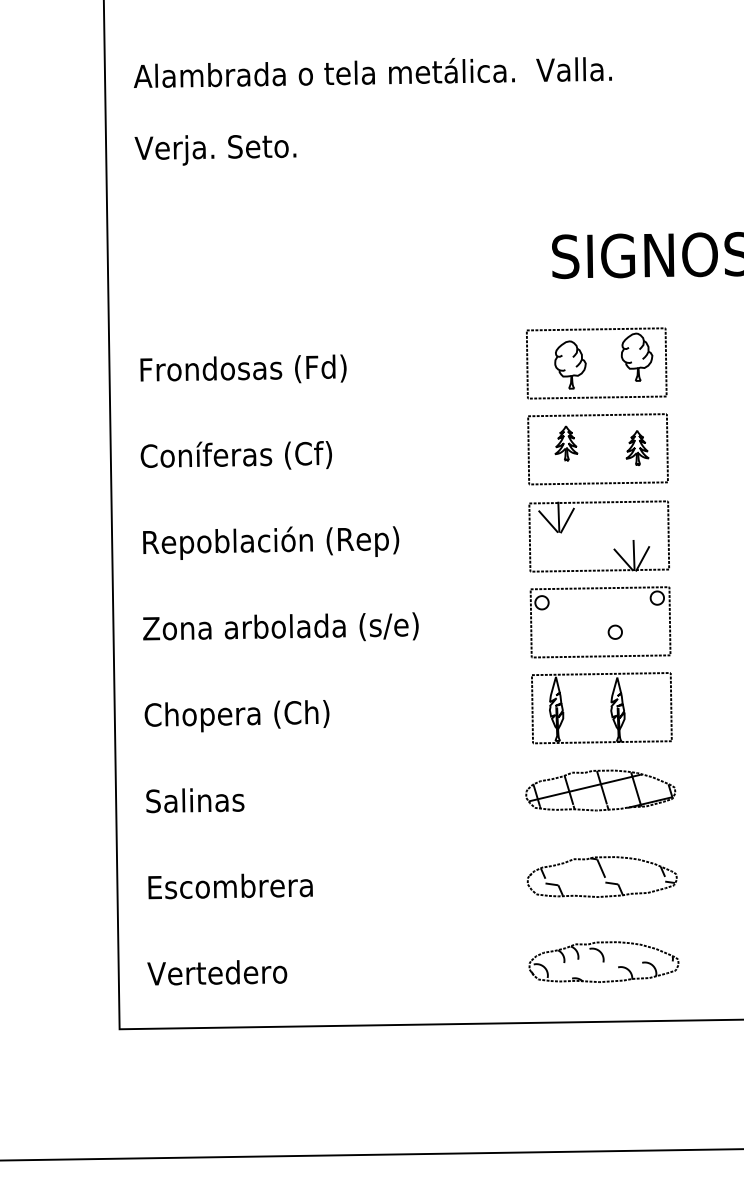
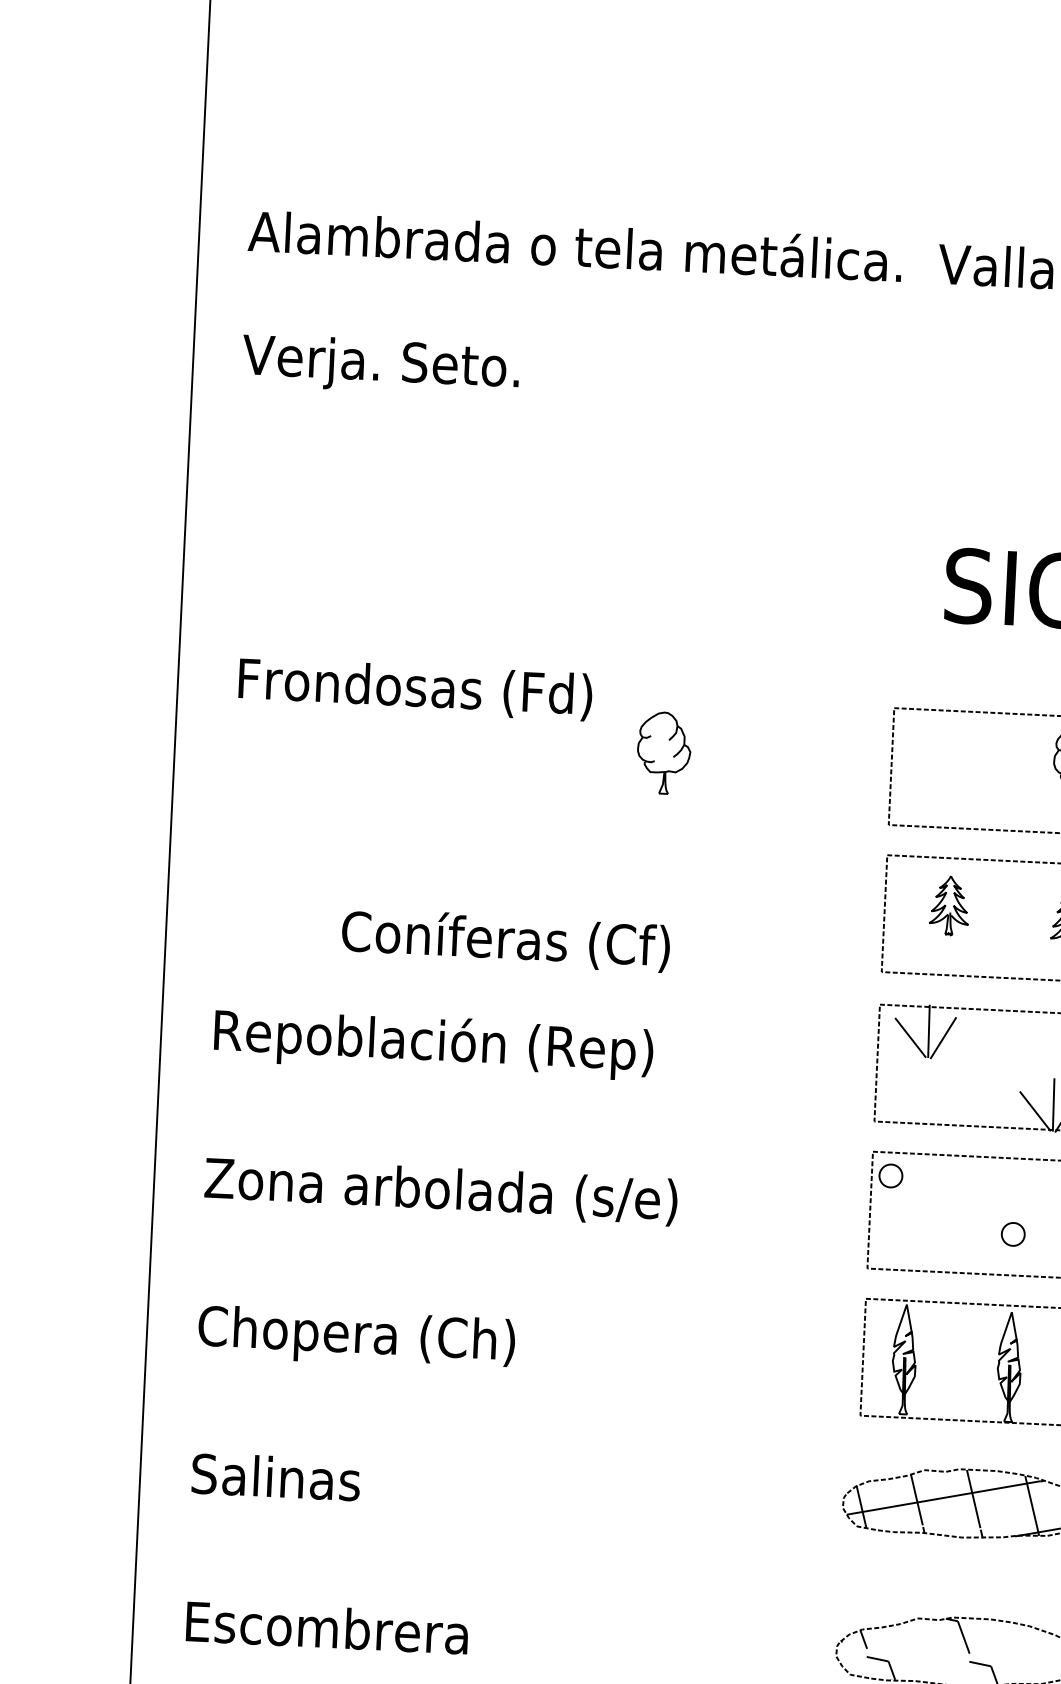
part: (570, 364) -> (664, 752), moved
text: (243, 368) -> (415, 686), moved
text: (235, 455) -> (504, 939), moved

